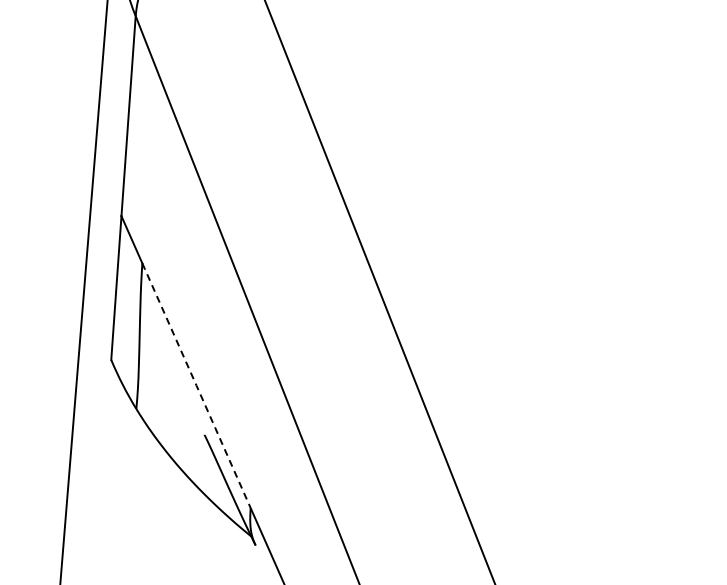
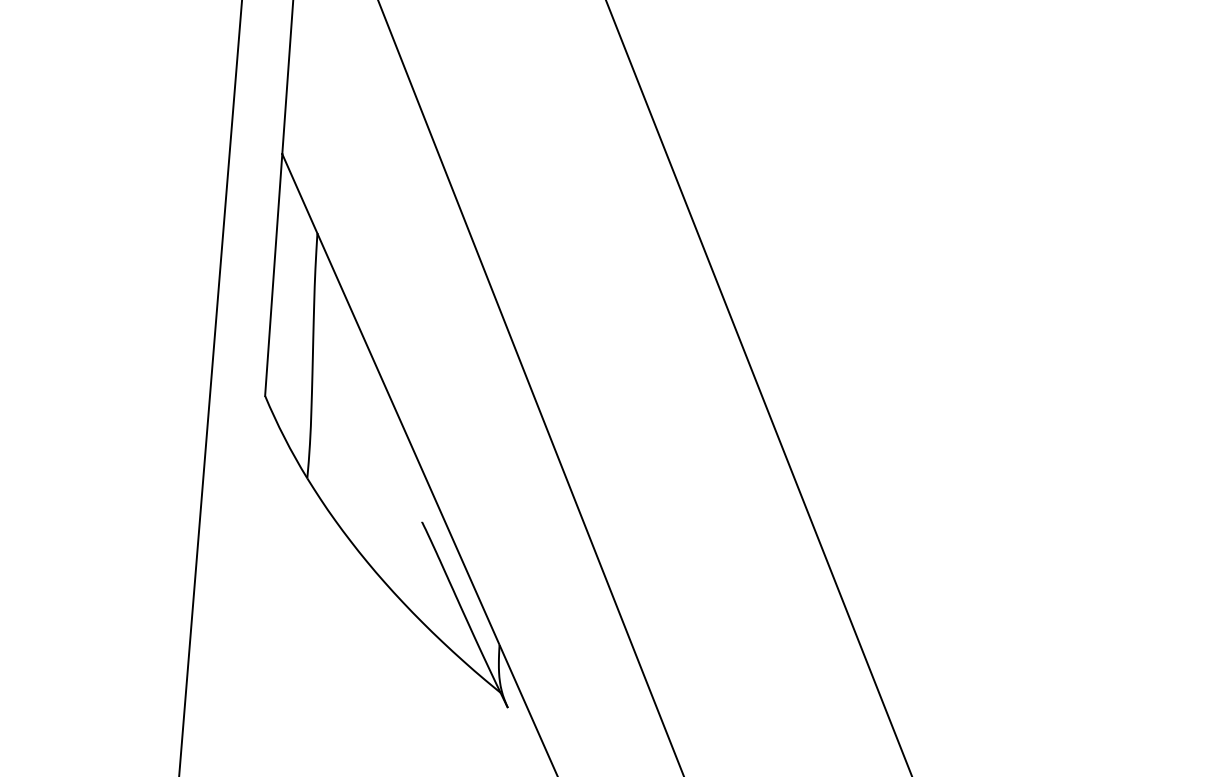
line: (196, 385) -> (408, 438), dashed -> solid

